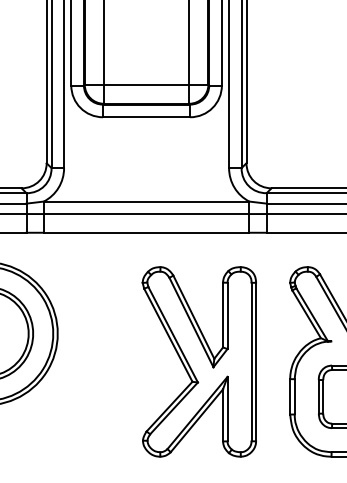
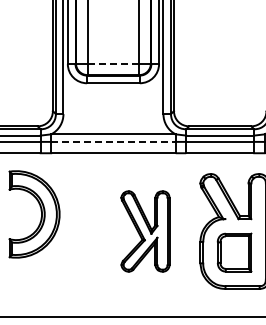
line: (146, 84) -> (113, 63), solid -> dashed
line: (146, 213) -> (113, 141), solid -> dashed
part: (199, 361) -> (145, 231), size x0.7

